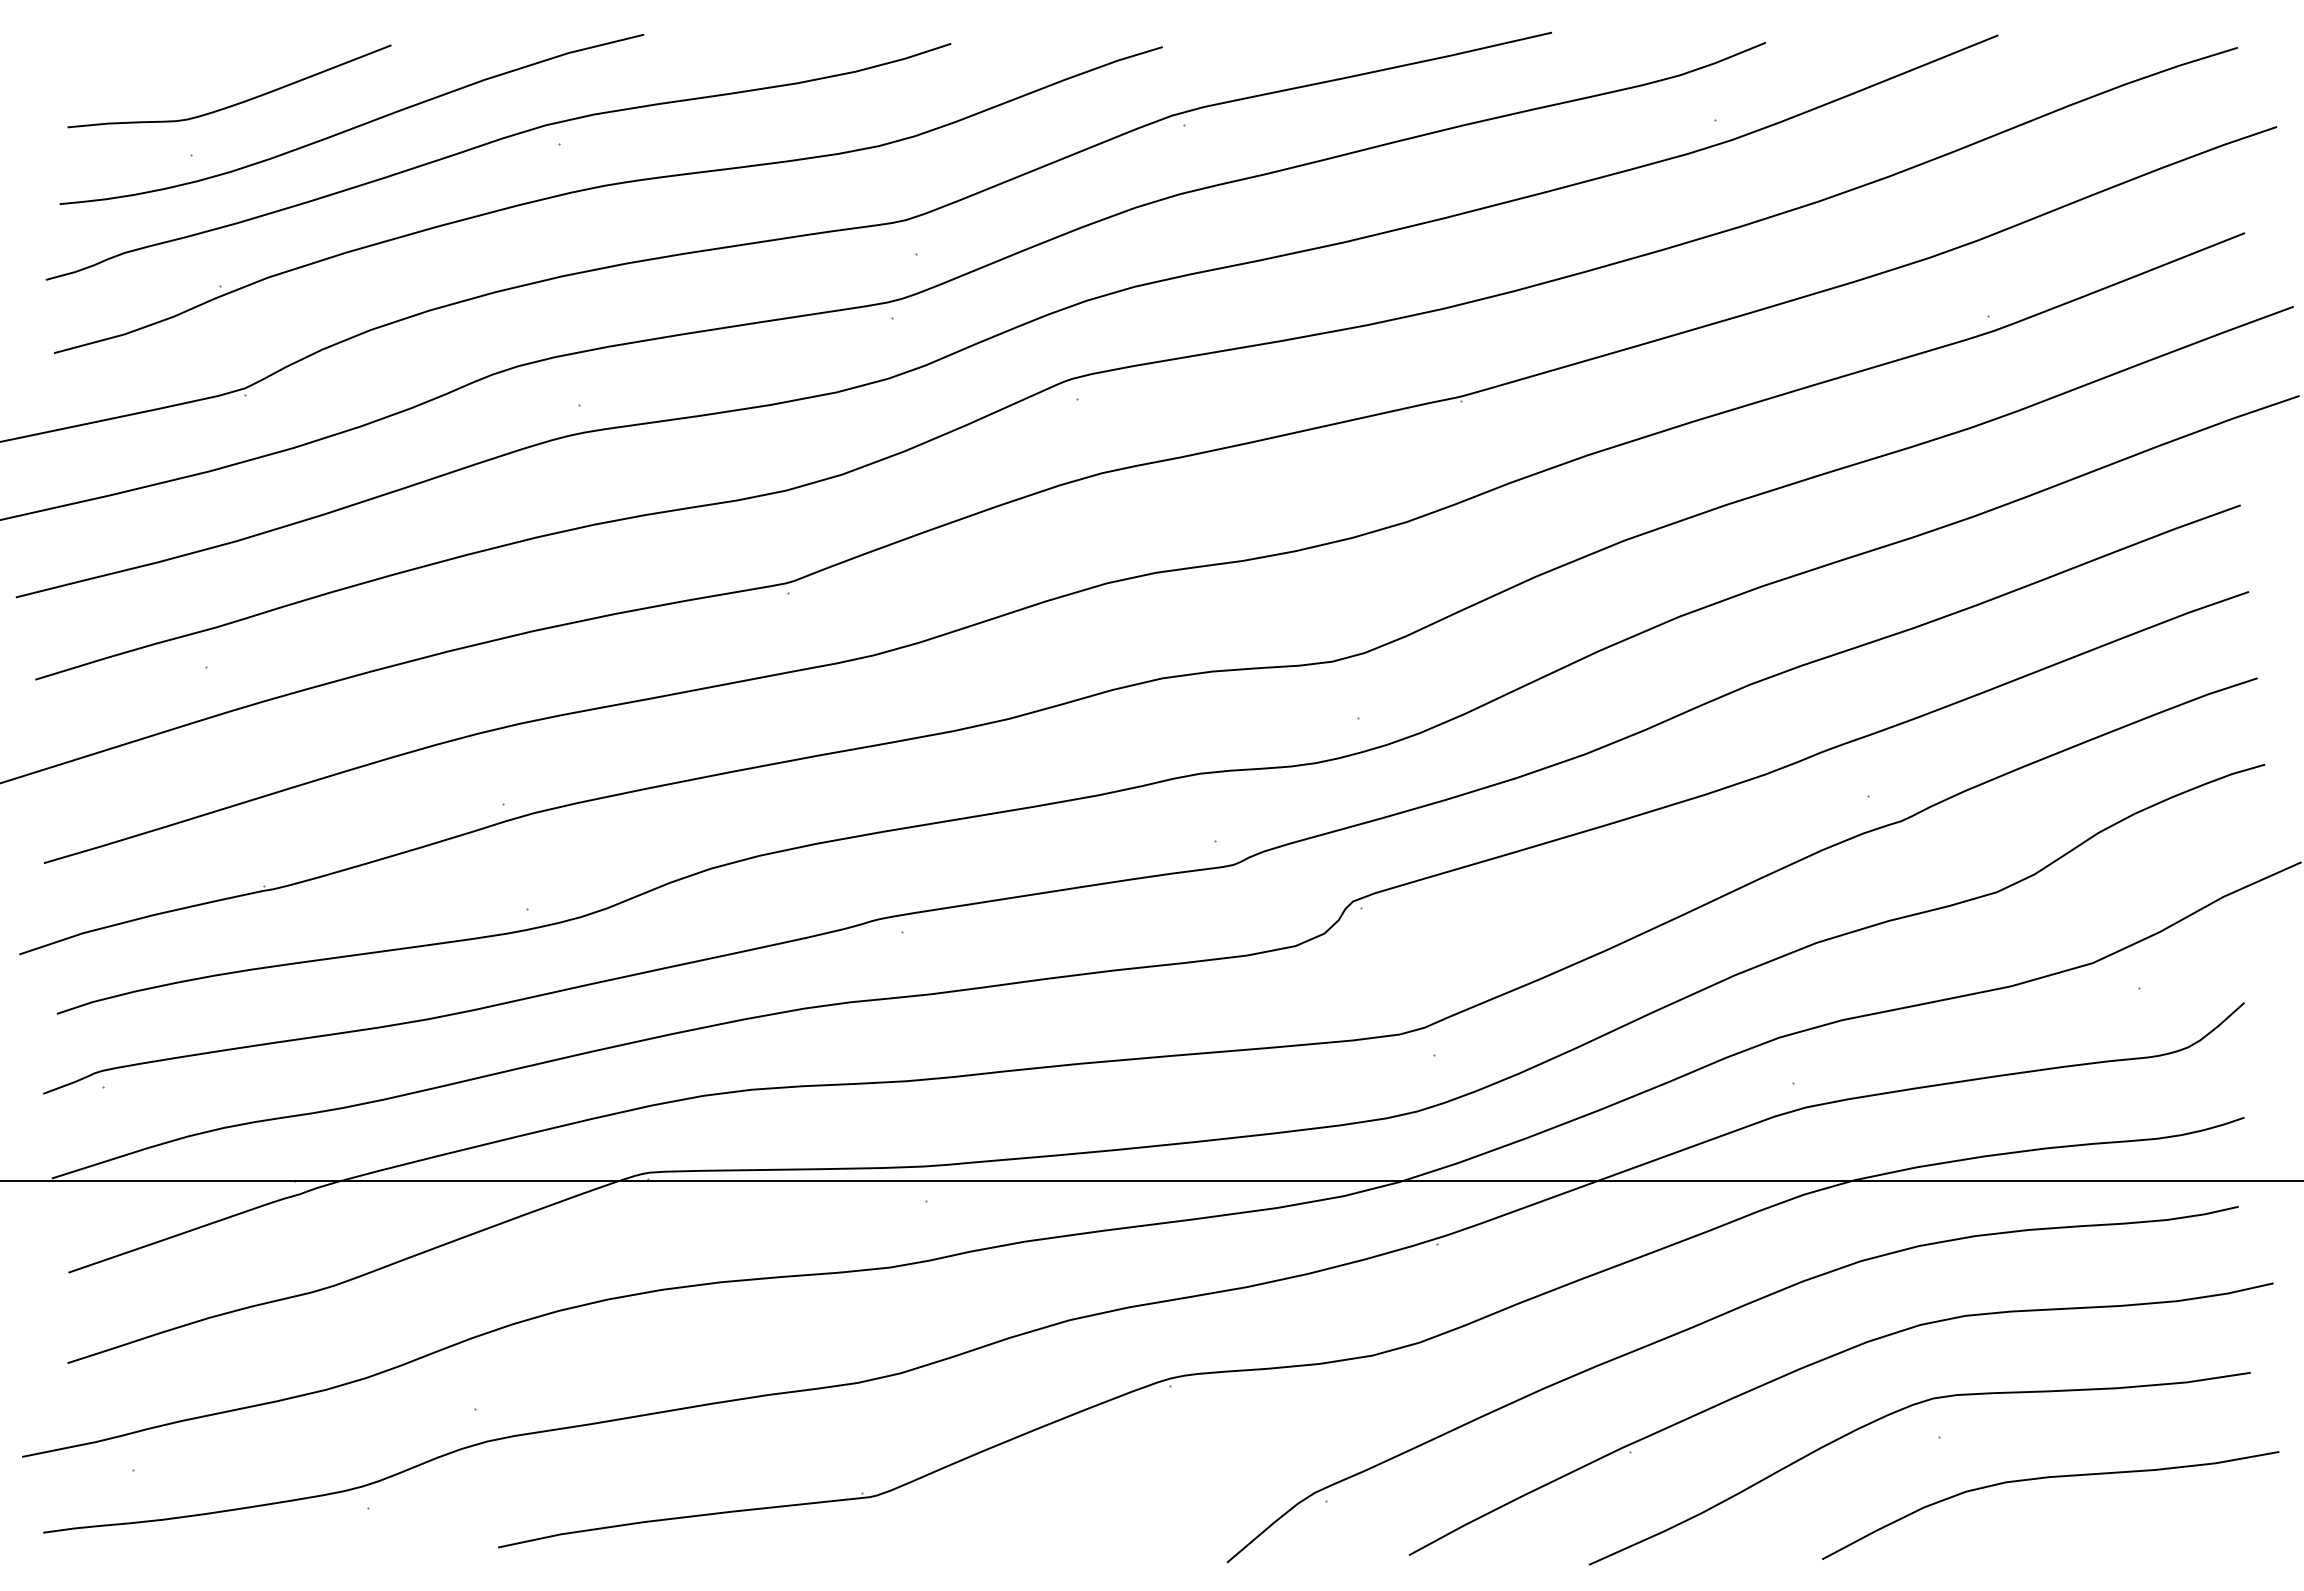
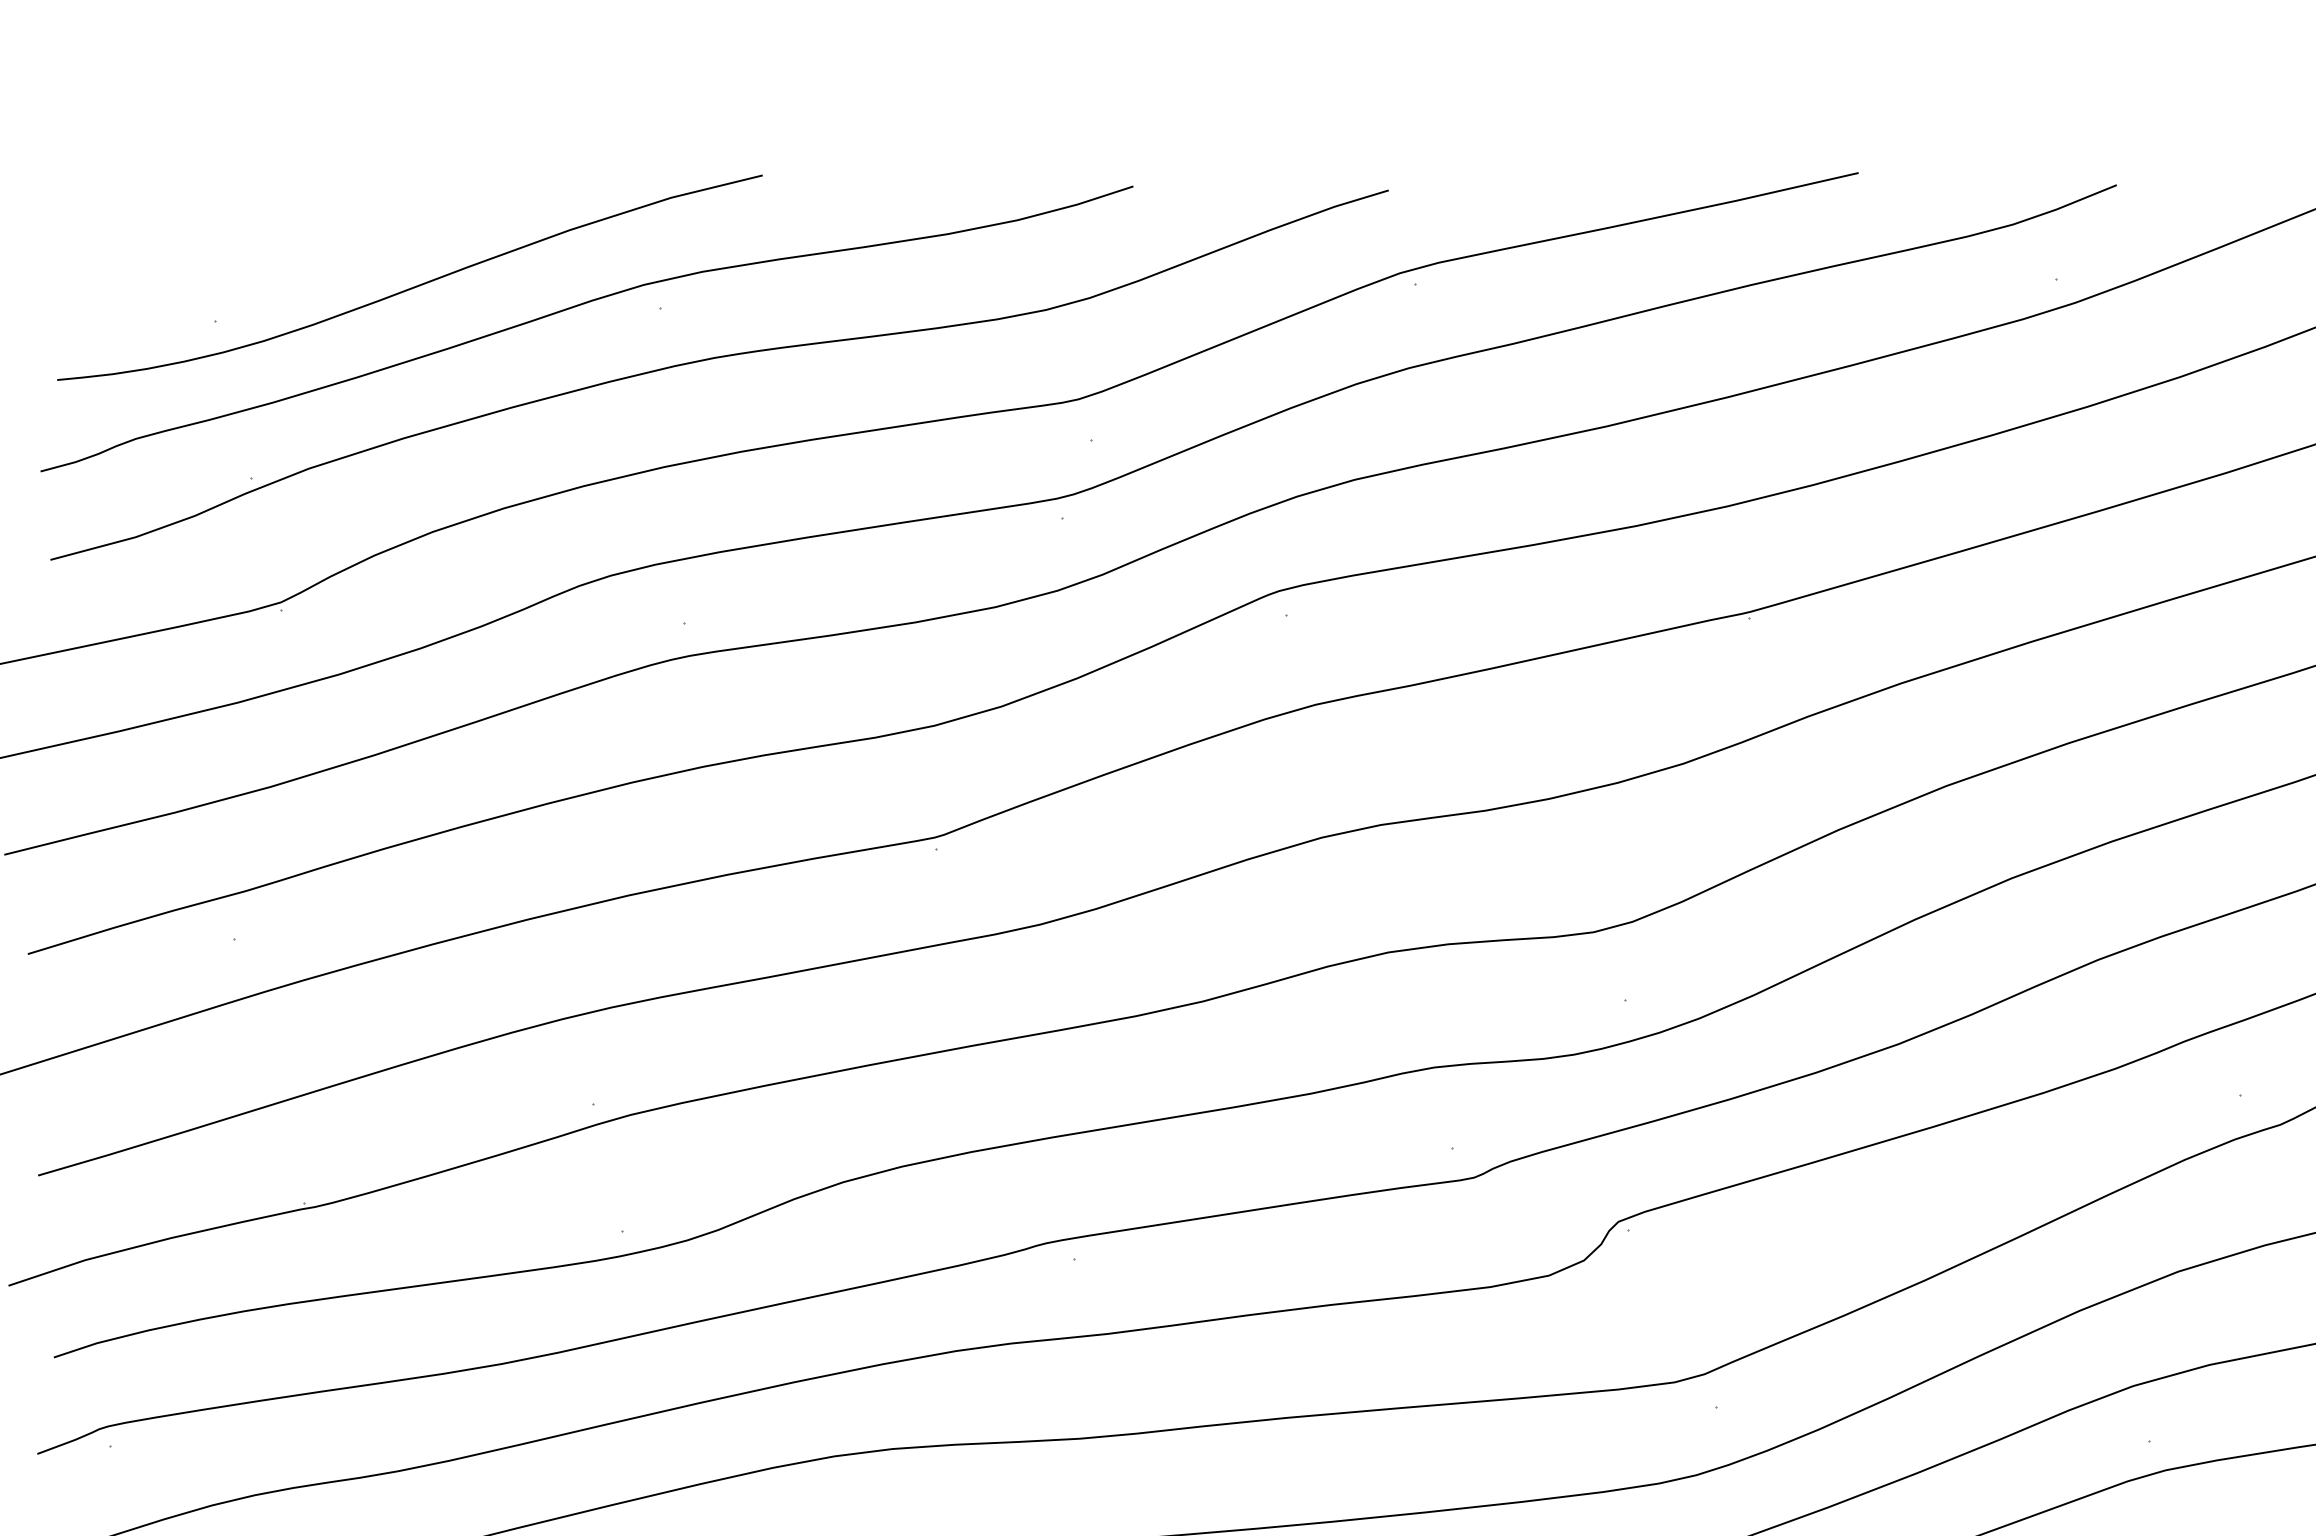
curve: (235, 103) -> (269, 258), removed

